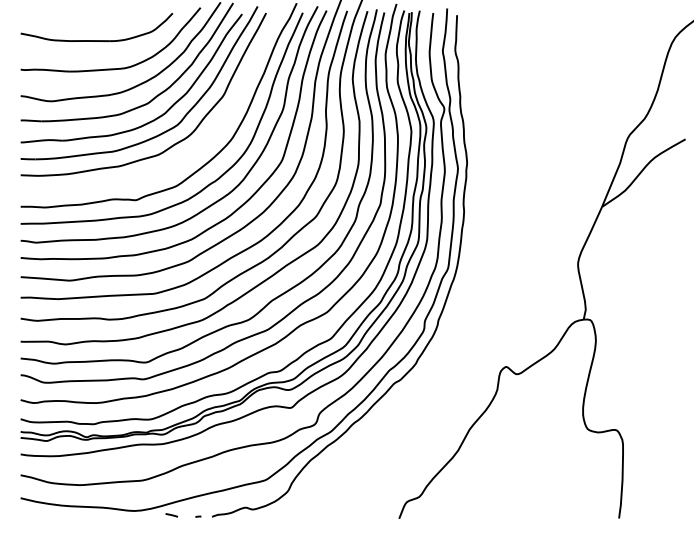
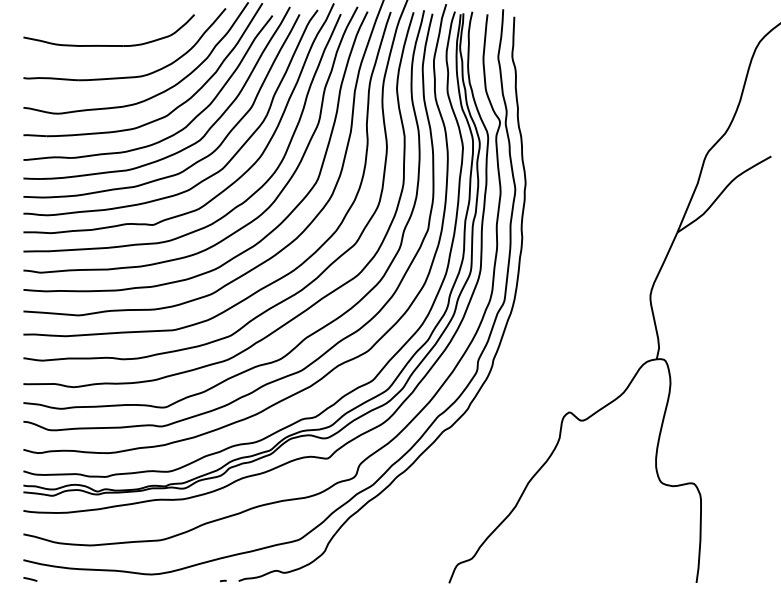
curve: (181, 158) -> (204, 178), added
line: (171, 515) -> (30, 579), moved

